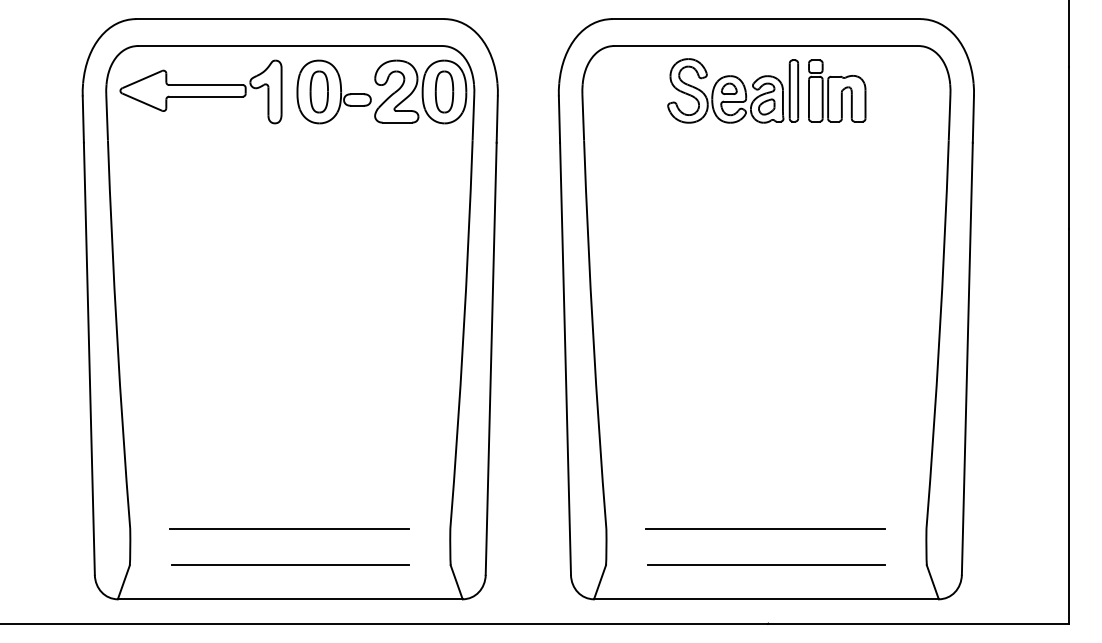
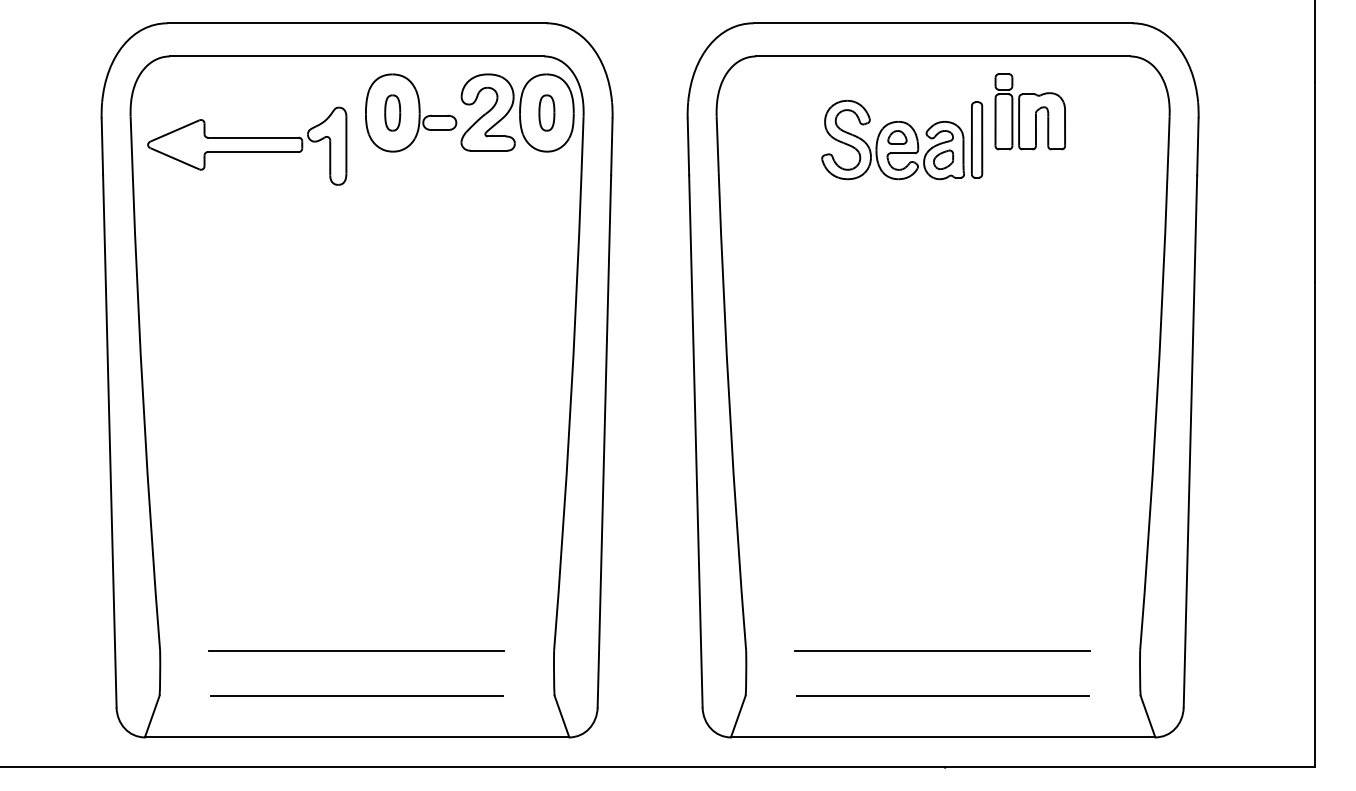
part: (733, 90) -> (902, 139), moved
part: (200, 91) -> (246, 145), moved
part: (318, 91) -> (391, 112), size x0.7
part: (444, 91) -> (546, 112), size x0.7

